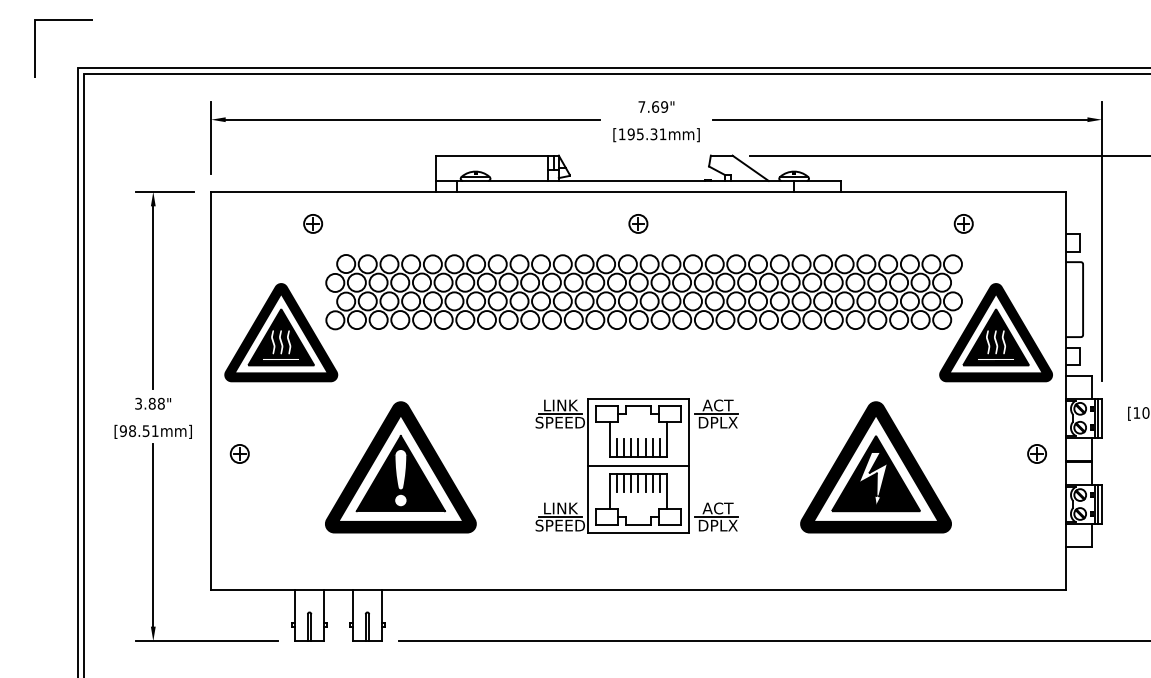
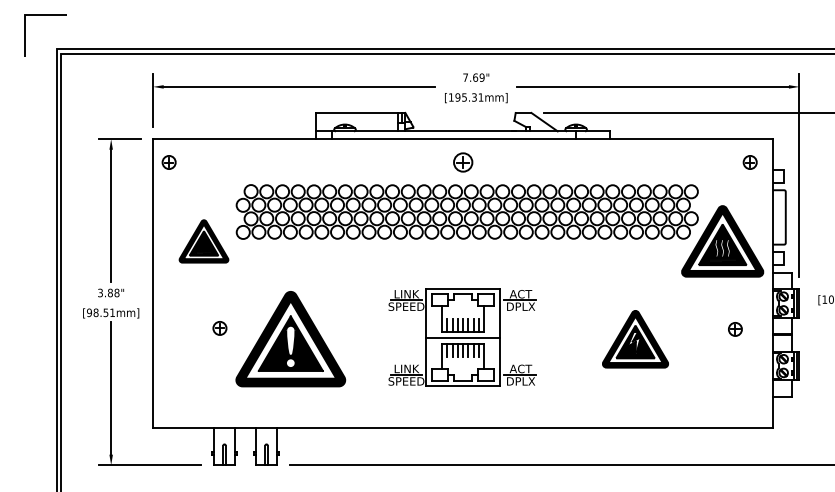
part: (312, 223) -> (168, 162), moved
part: (637, 223) -> (462, 162), size x1.4
part: (962, 223) -> (749, 162), moved
part: (280, 332) -> (203, 241), size x0.6
part: (239, 454) -> (219, 328), moved
part: (1037, 454) -> (735, 329), moved
part: (875, 467) -> (635, 339), size x0.6

